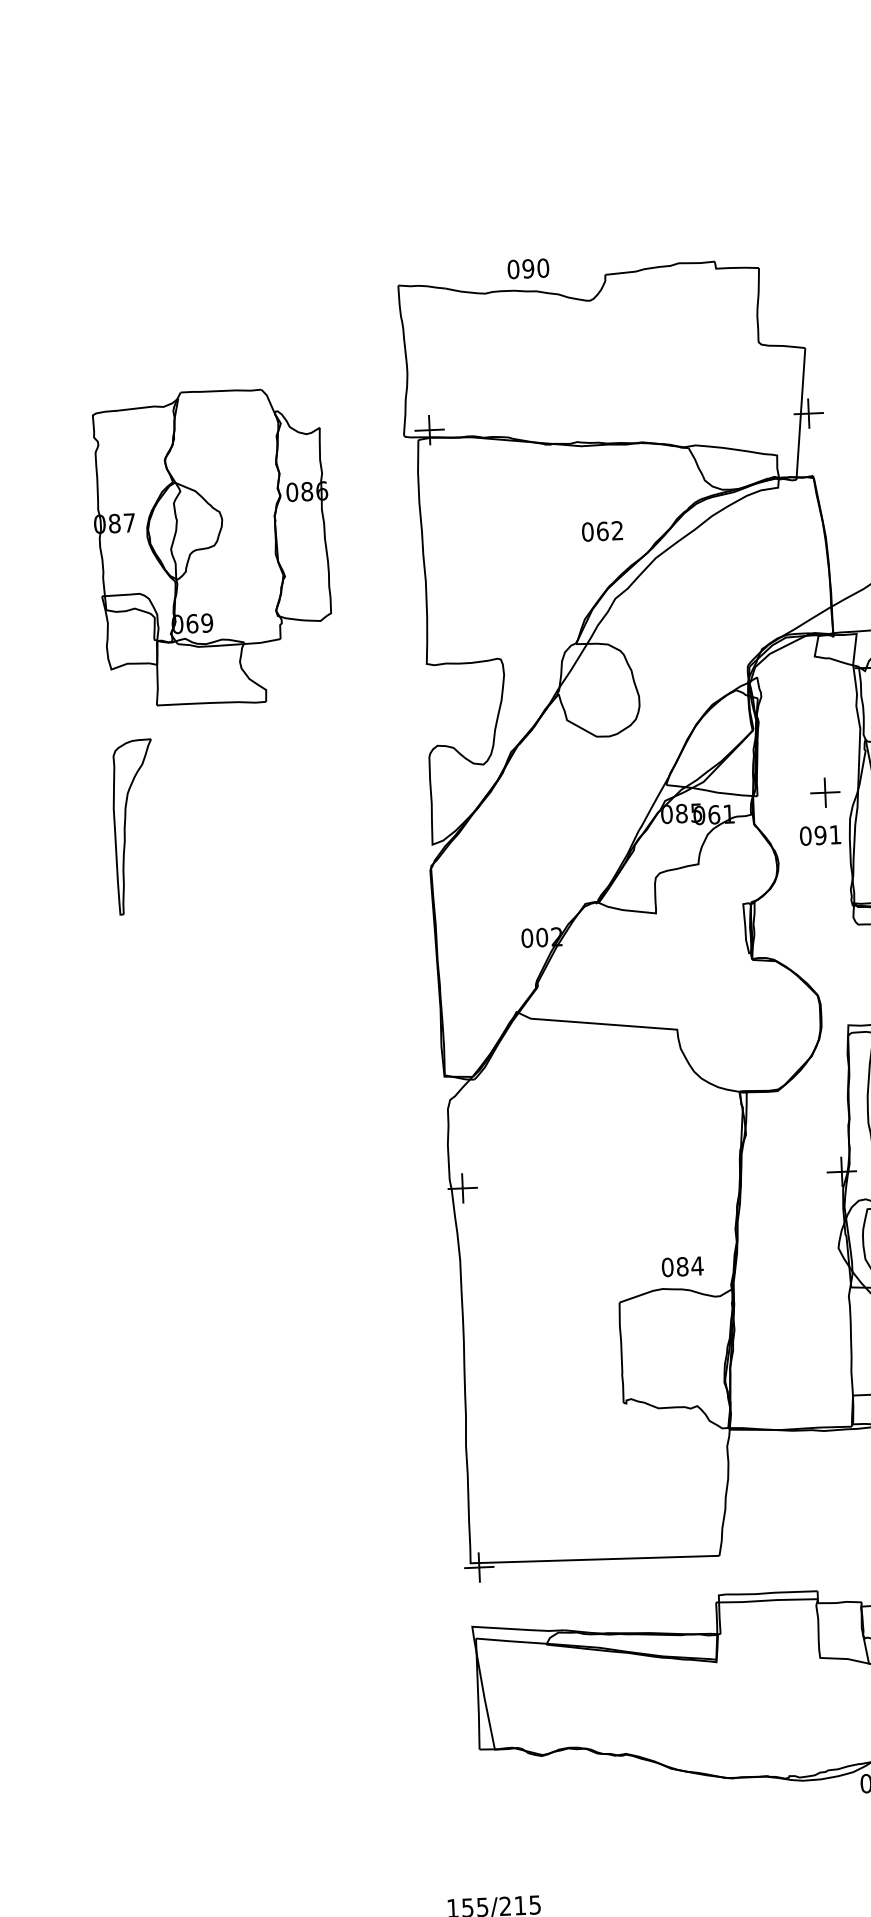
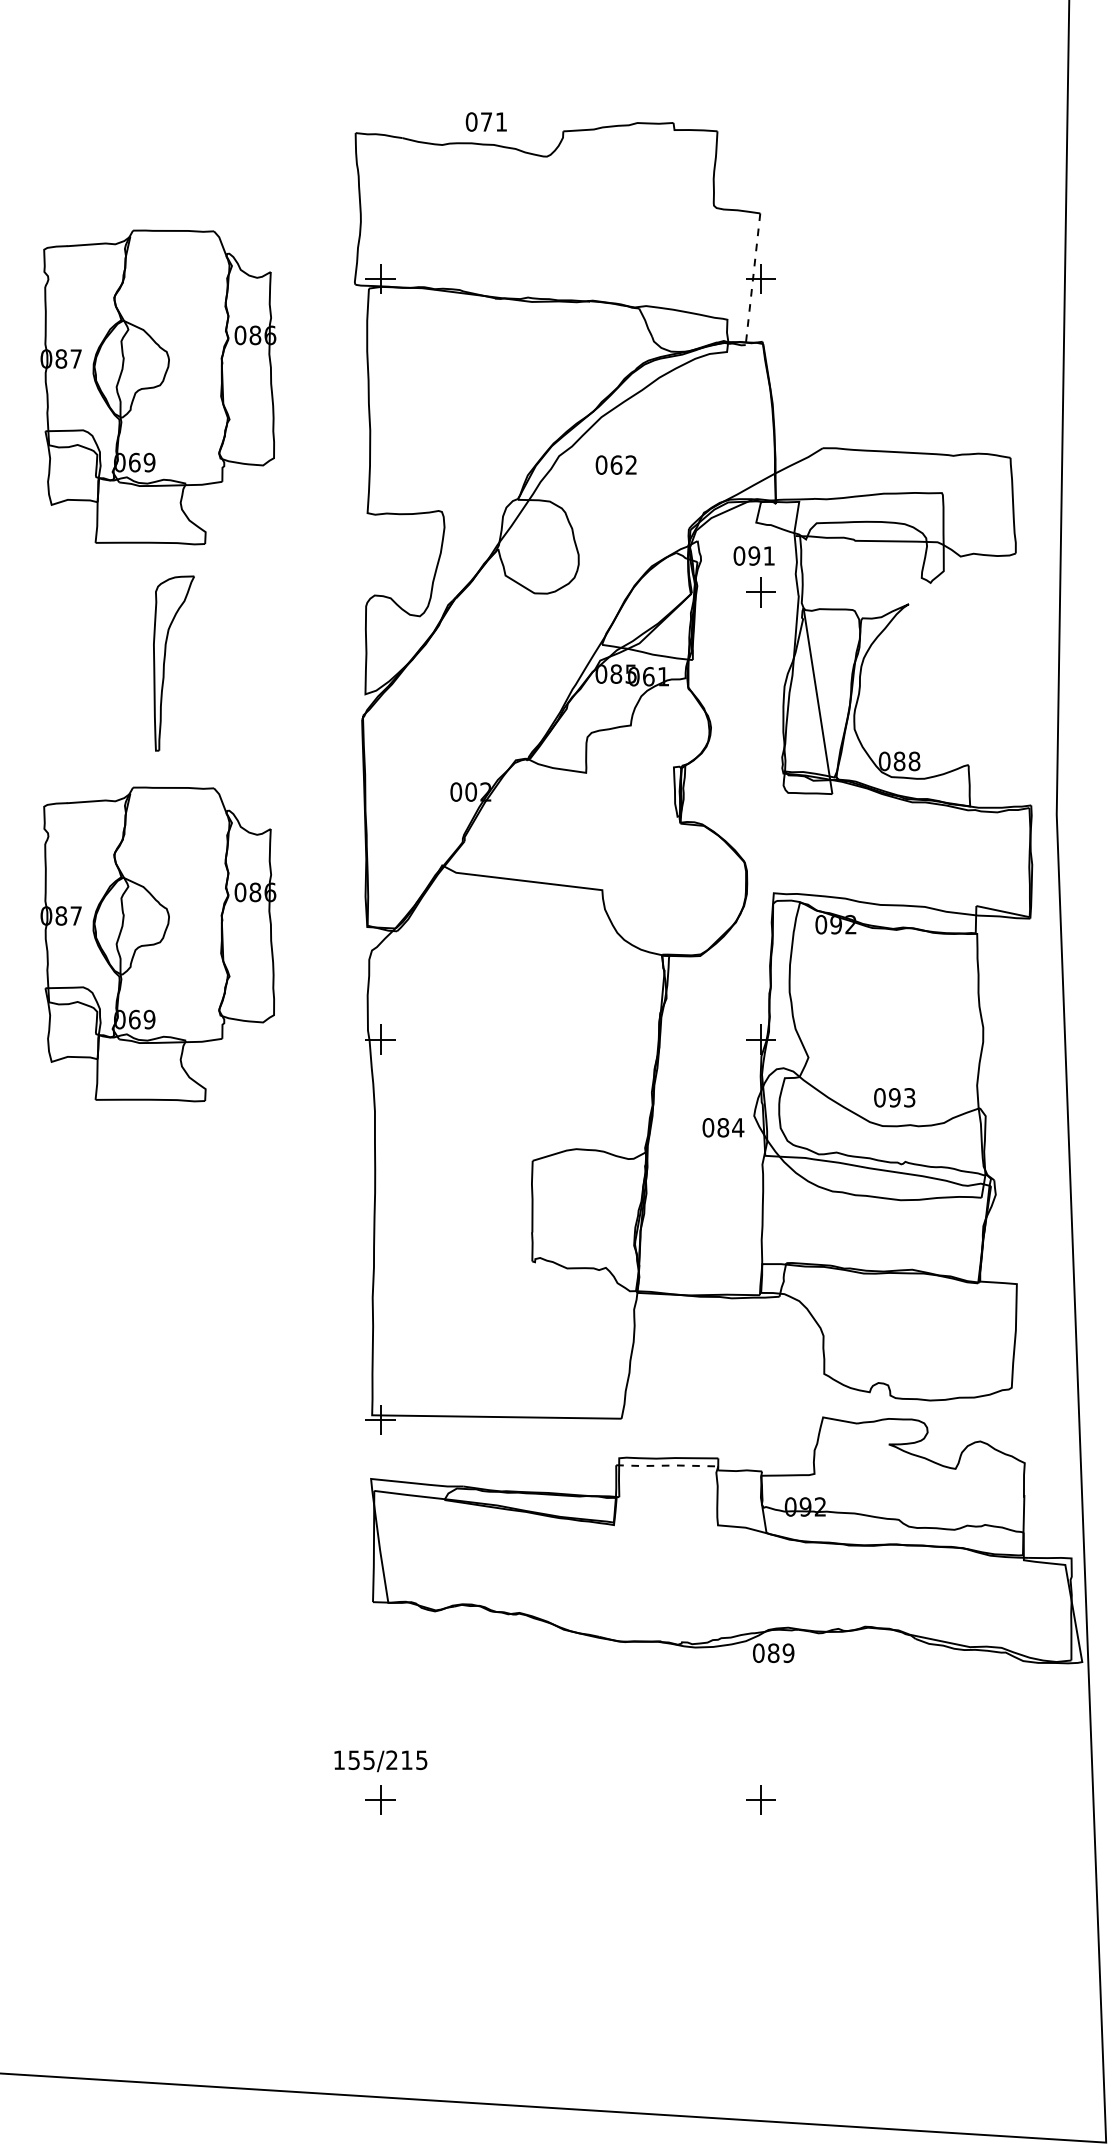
text: (535, 268) -> (493, 121), 090 -> 071
line: (800, 414) -> (752, 279), solid -> dashed
text: (601, 530) -> (615, 464), moved
part: (824, 792) -> (760, 592), moved
part: (126, 826) -> (165, 662), moved
text: (819, 834) -> (753, 555), moved
part: (237, 1103) -> (158, 944), added
text: (682, 1266) -> (723, 1127), moved
line: (768, 1600) -> (668, 1465), solid -> dashed

